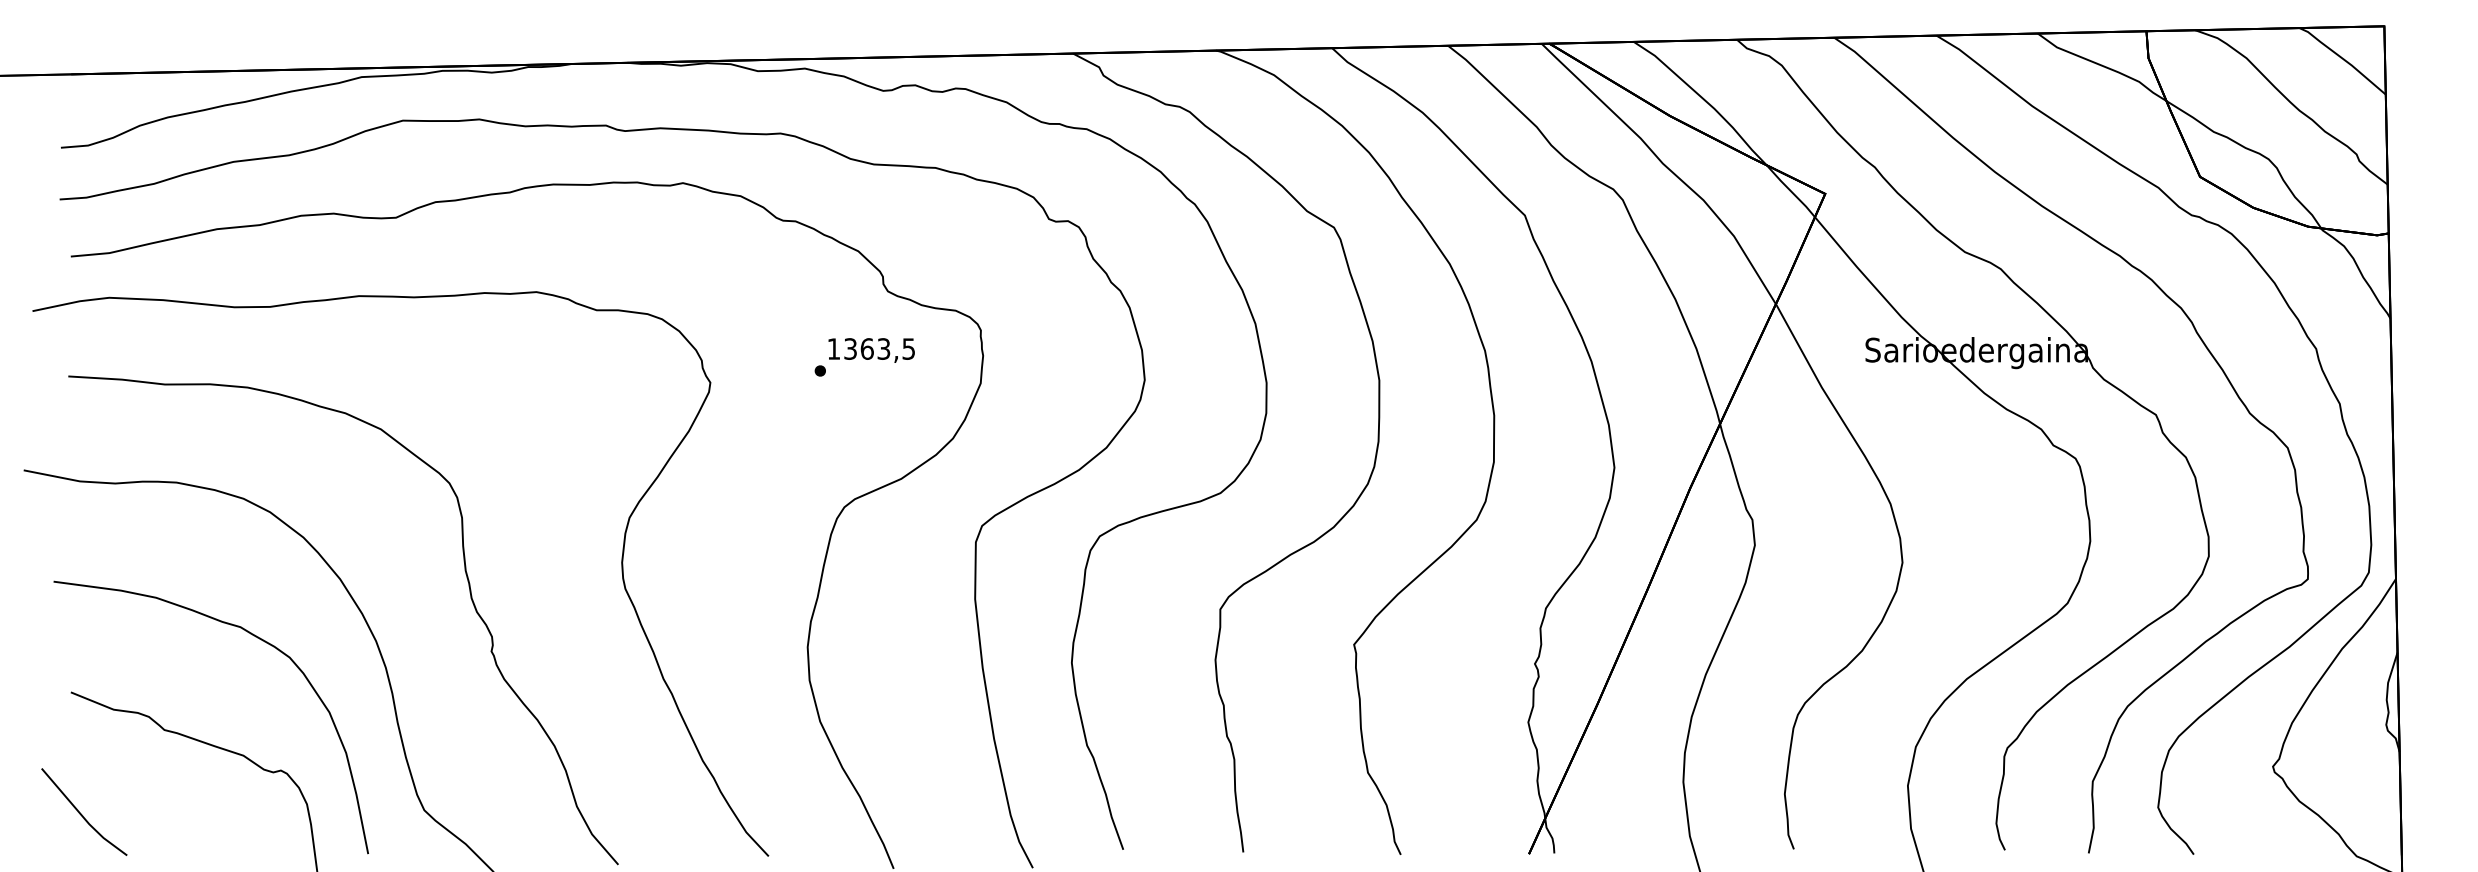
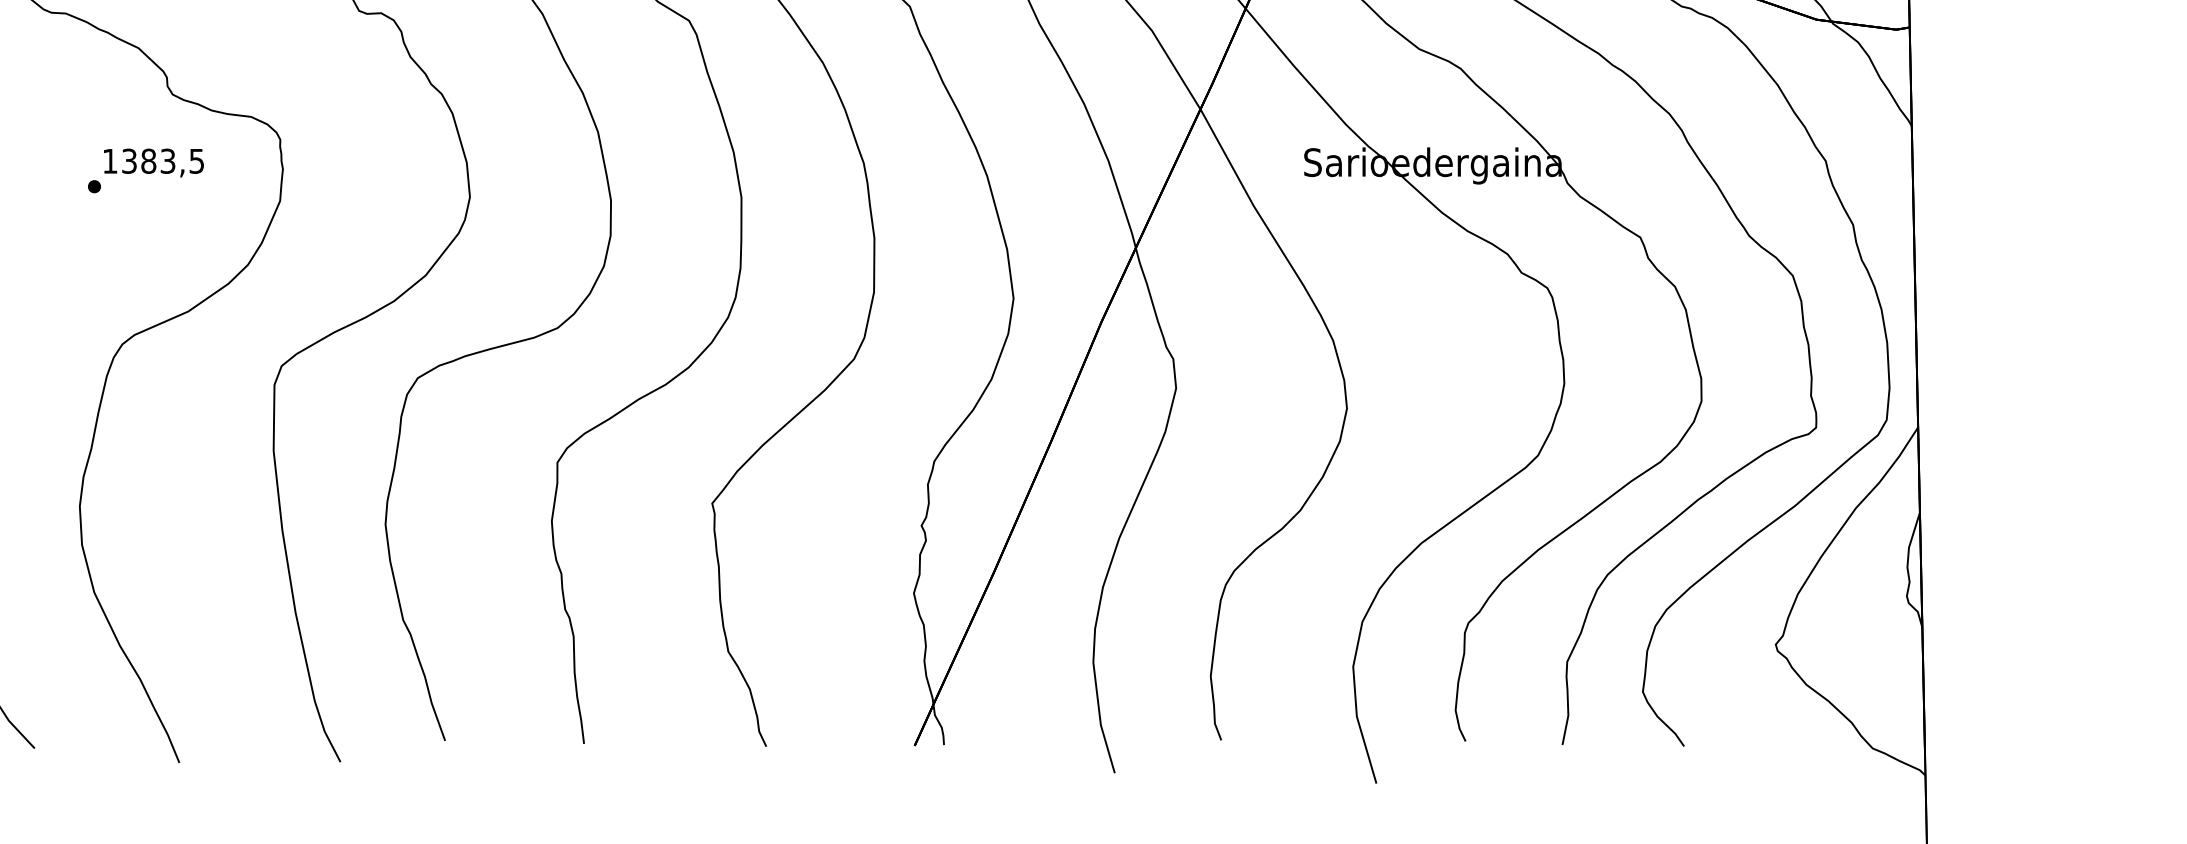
text: (866, 348) -> (147, 160), 1363,5 -> 1383,5

